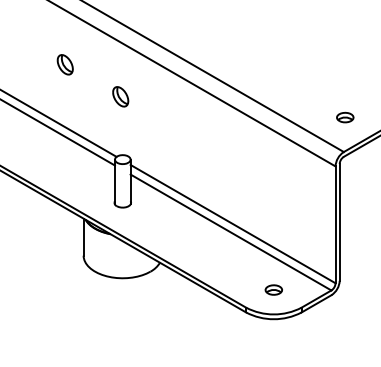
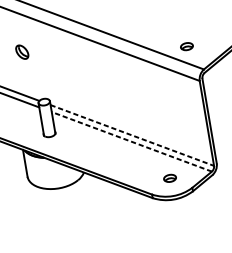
part: (120, 96) -> (22, 52), moved
part: (345, 117) -> (187, 46), moved
line: (233, 224) -> (132, 135), solid -> dashed
line: (231, 232) -> (132, 141), solid -> dashed

